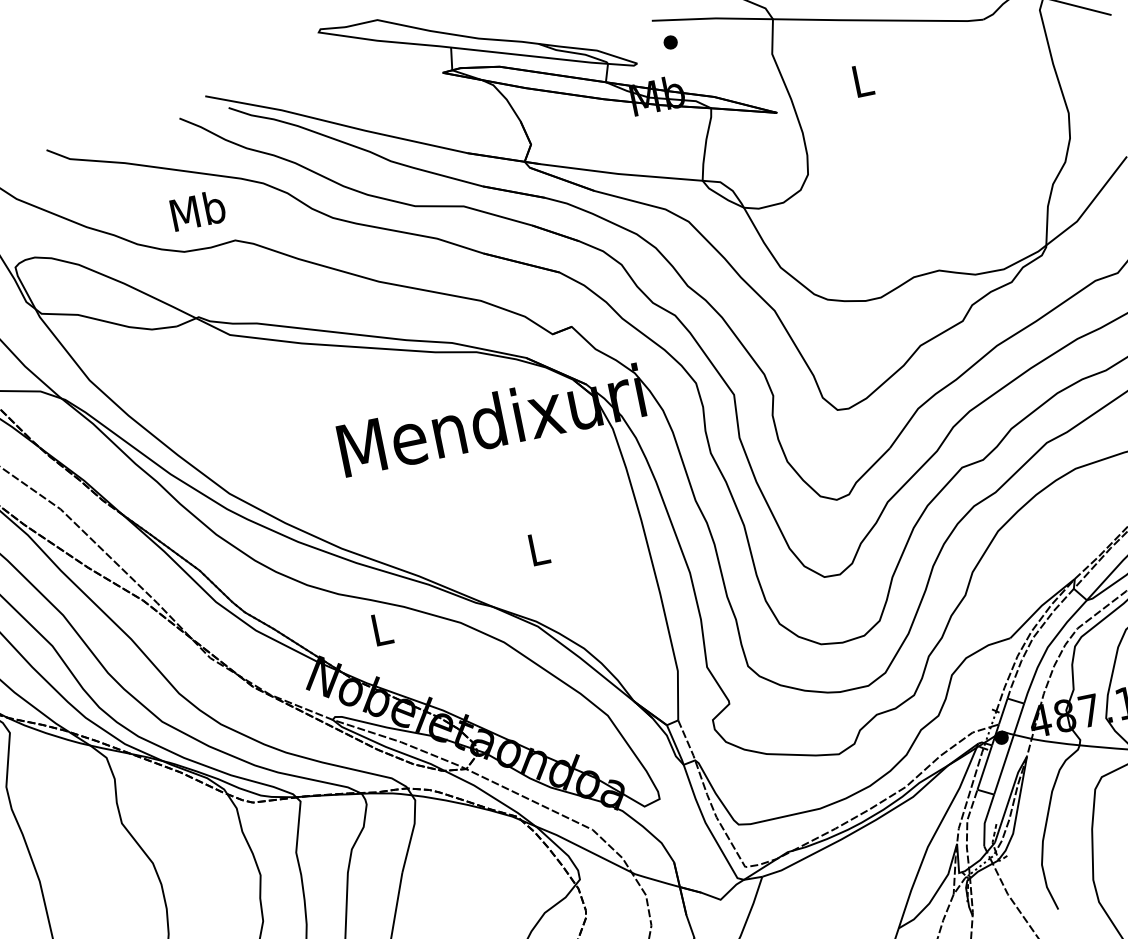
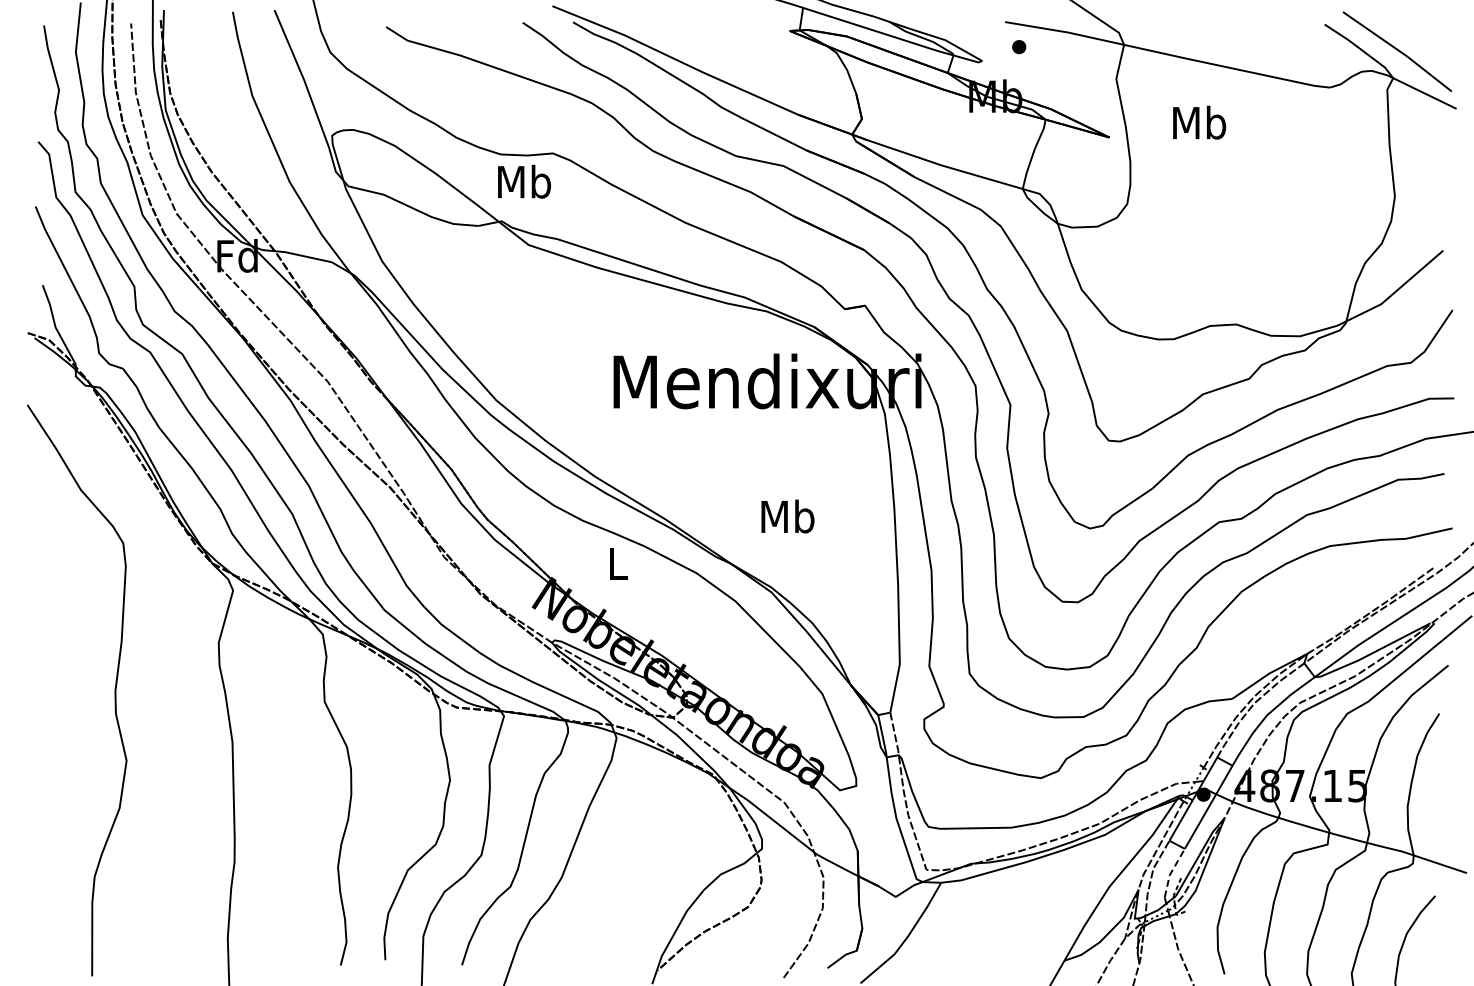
text: (862, 80) -> (1199, 122), L -> Mb
text: (198, 210) -> (524, 181), moved
text: (538, 548) -> (787, 516), L -> Mb
line: (985, 819) -> (1171, 871), solid -> dashed

